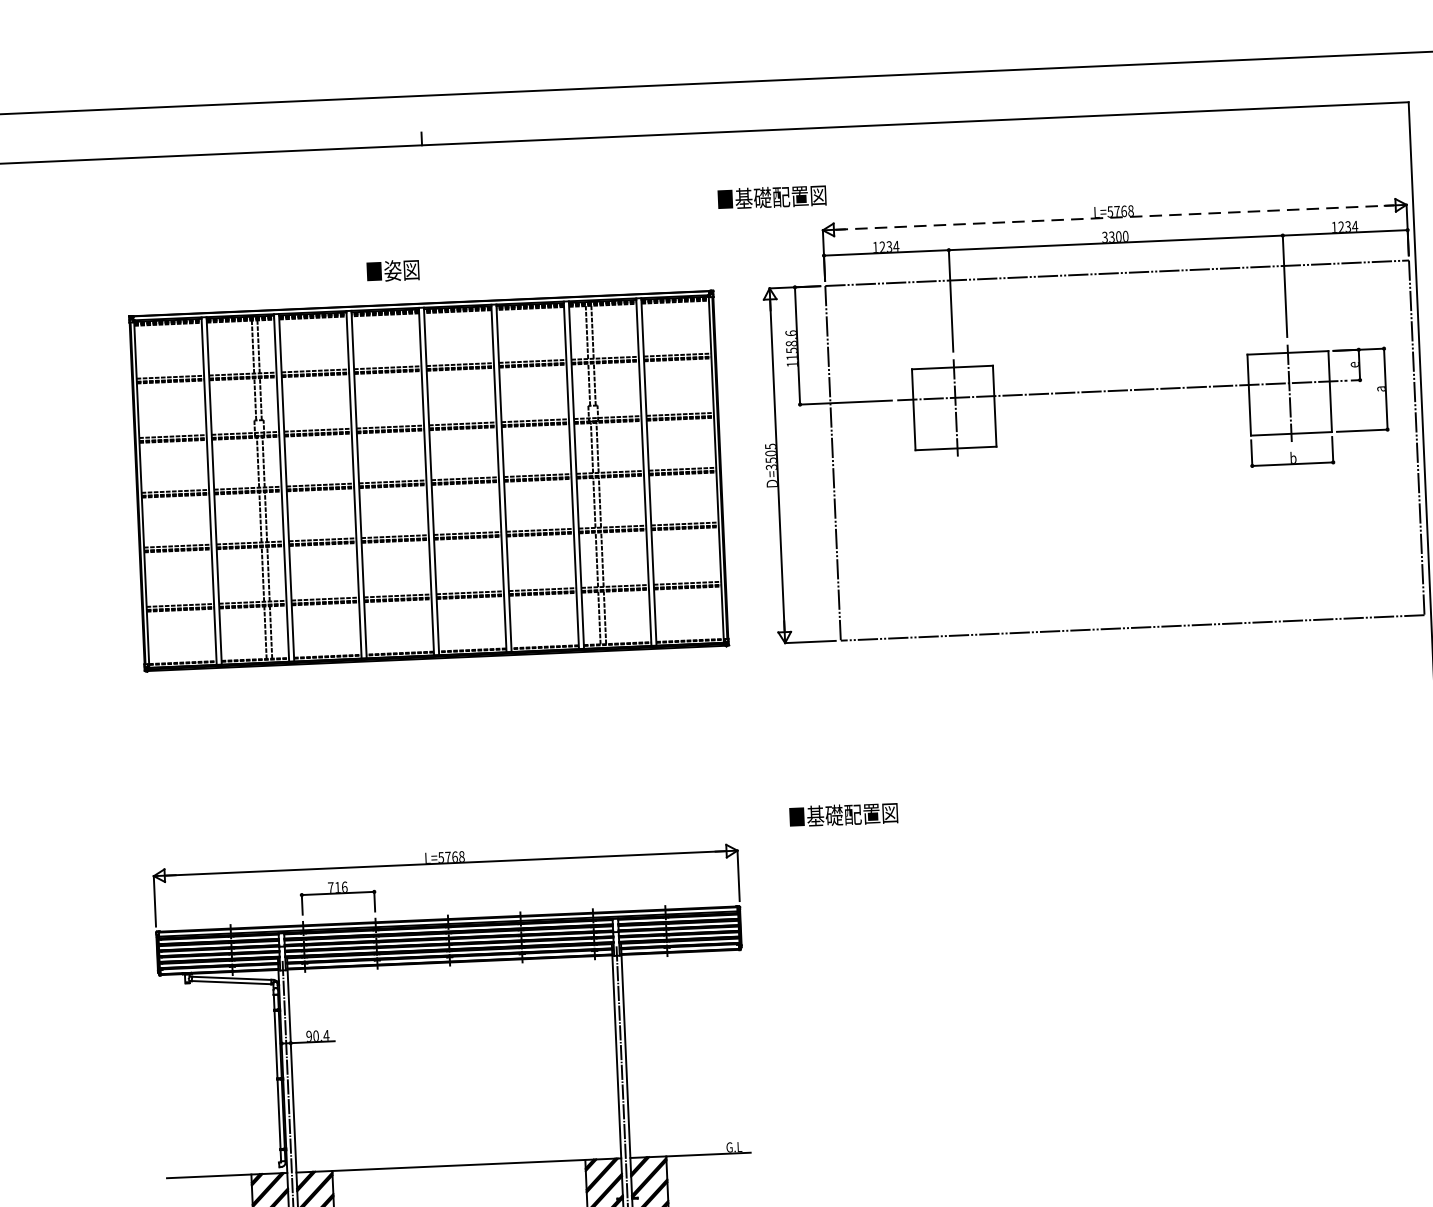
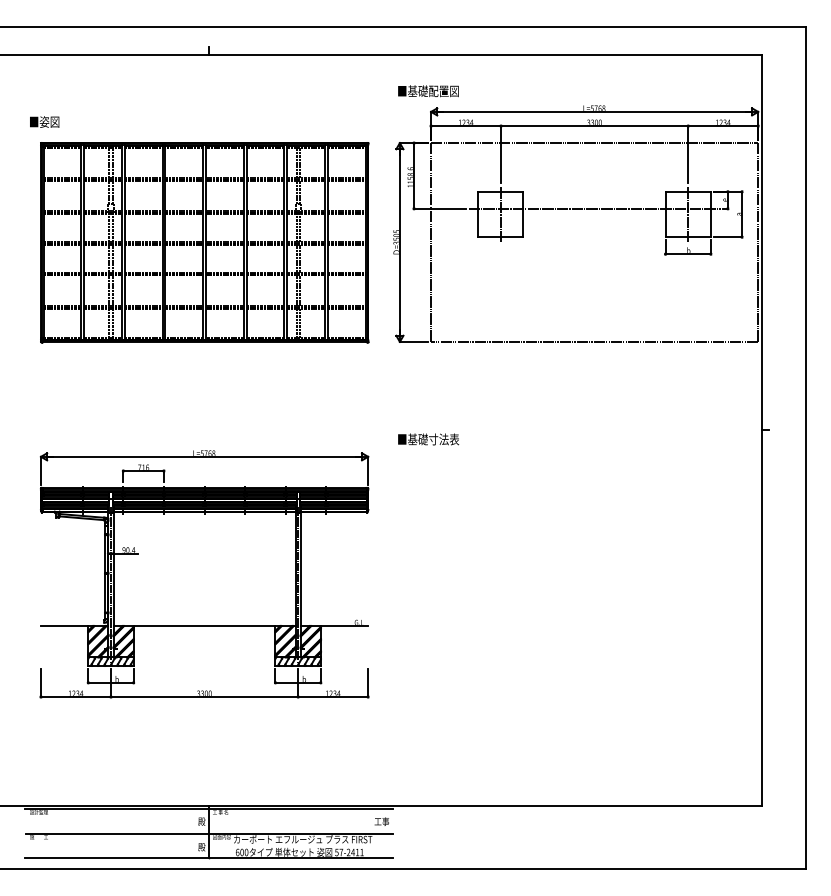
text: (772, 197) -> (428, 91), moved
line: (1116, 216) -> (595, 111), dashed -> solid
text: (392, 269) -> (44, 121), moved
text: (872, 813) -> (444, 439), ■基礎配置図 -> ■基礎寸法表

